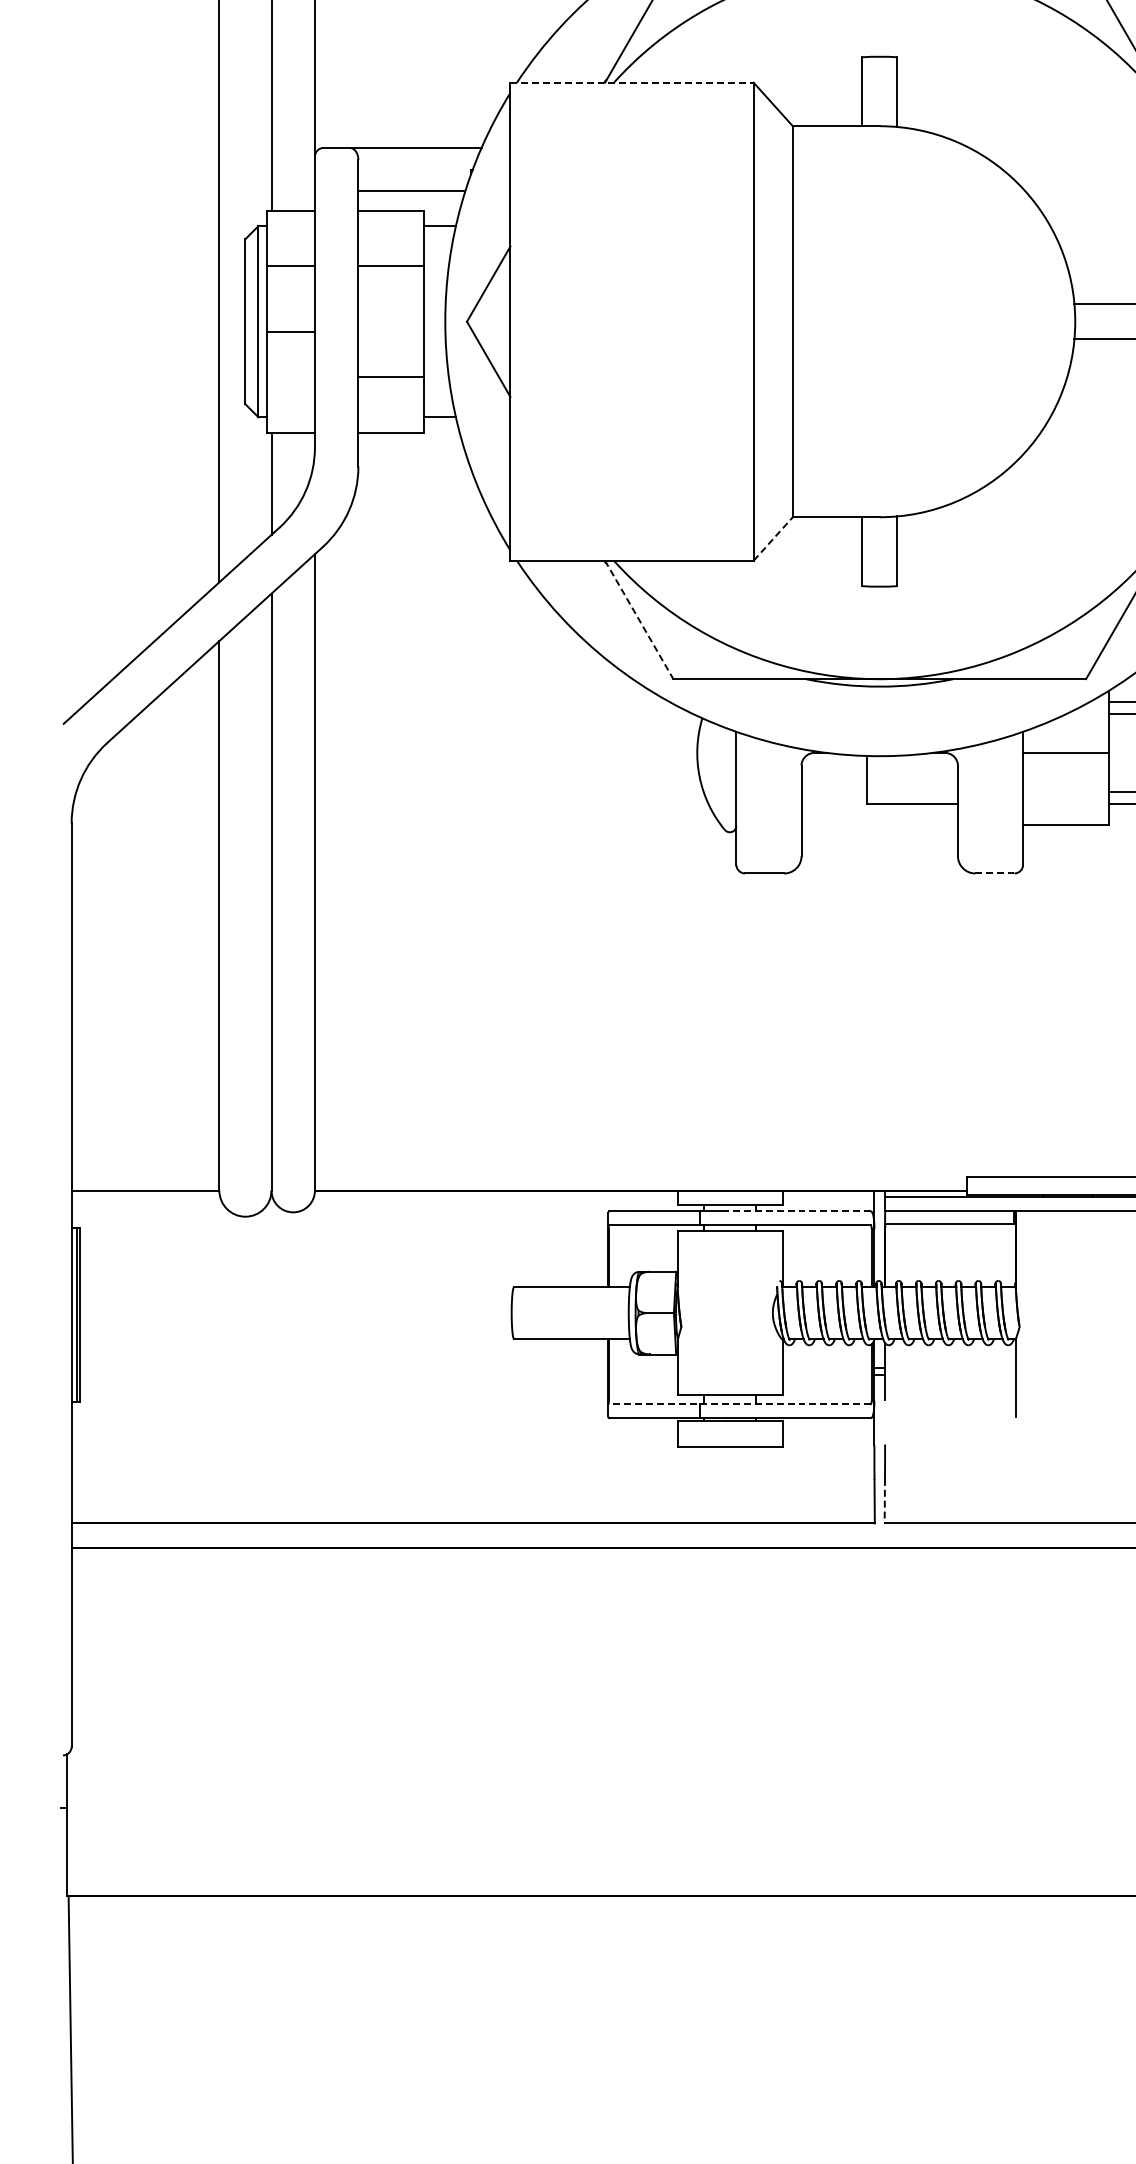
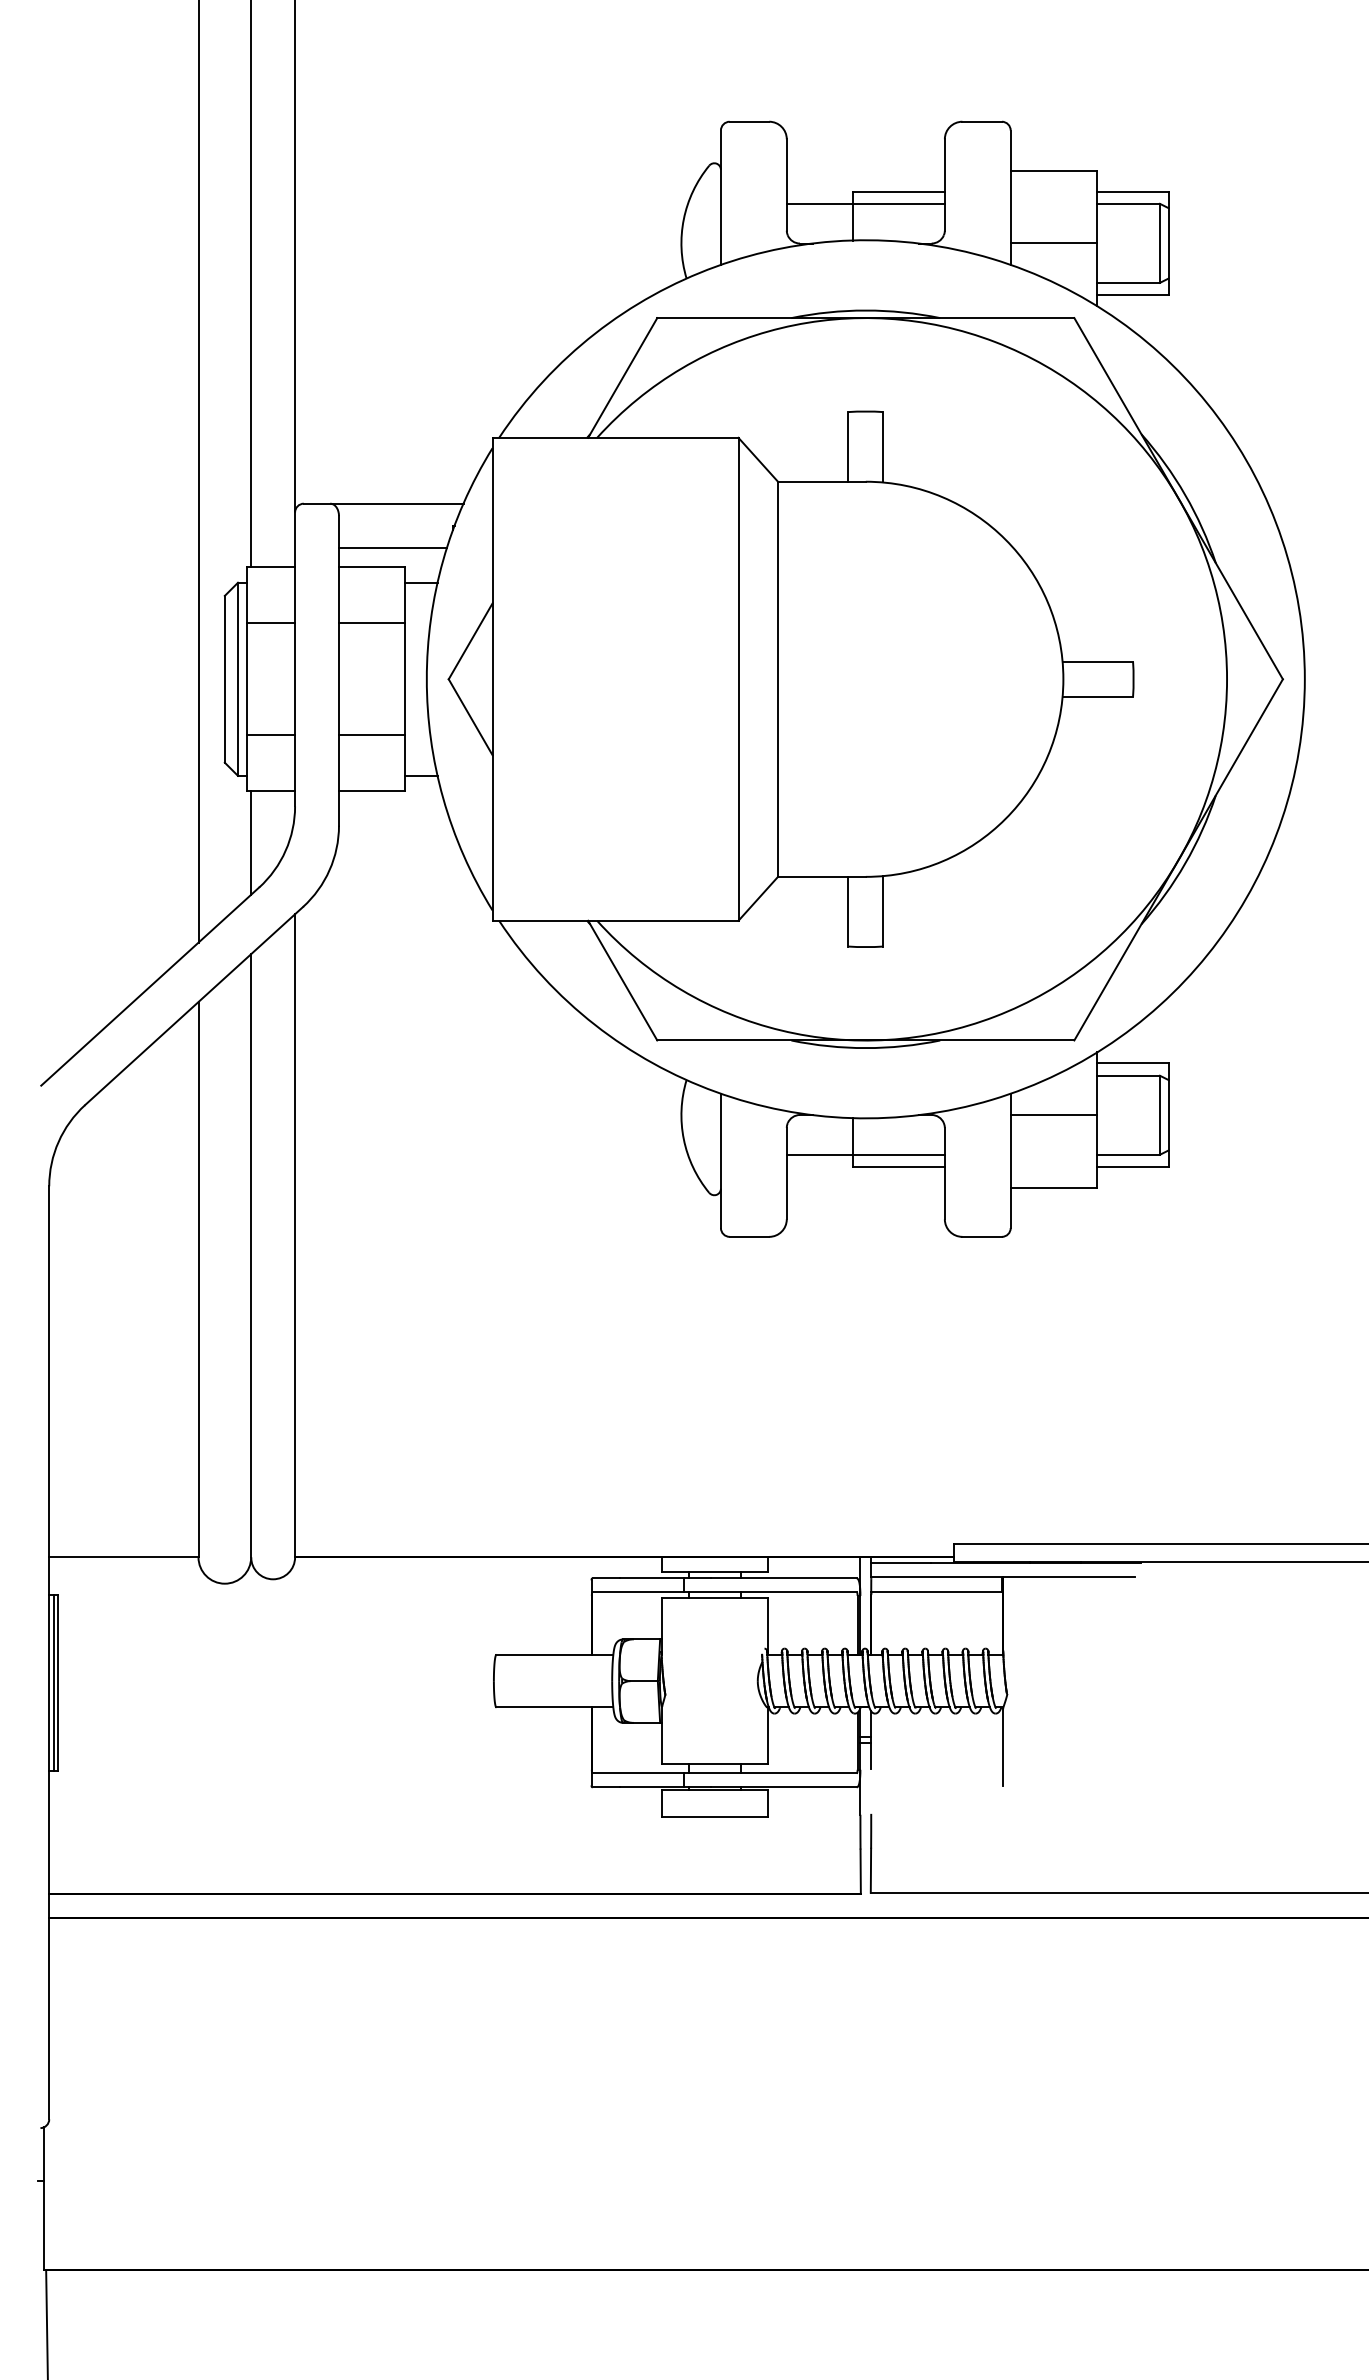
line: (632, 82) -> (615, 437), dashed -> solid
line: (290, 331) -> (270, 735), moved
line: (773, 538) -> (758, 898), dashed -> solid
line: (638, 620) -> (622, 981), dashed -> solid
line: (879, 791) -> (865, 1154), added
line: (995, 873) -> (982, 1236), dashed -> solid
line: (799, 1211) -> (784, 1578), dashed -> solid
line: (739, 1404) -> (724, 1773), dashed -> solid
line: (884, 1501) -> (870, 1871), dashed -> solid

